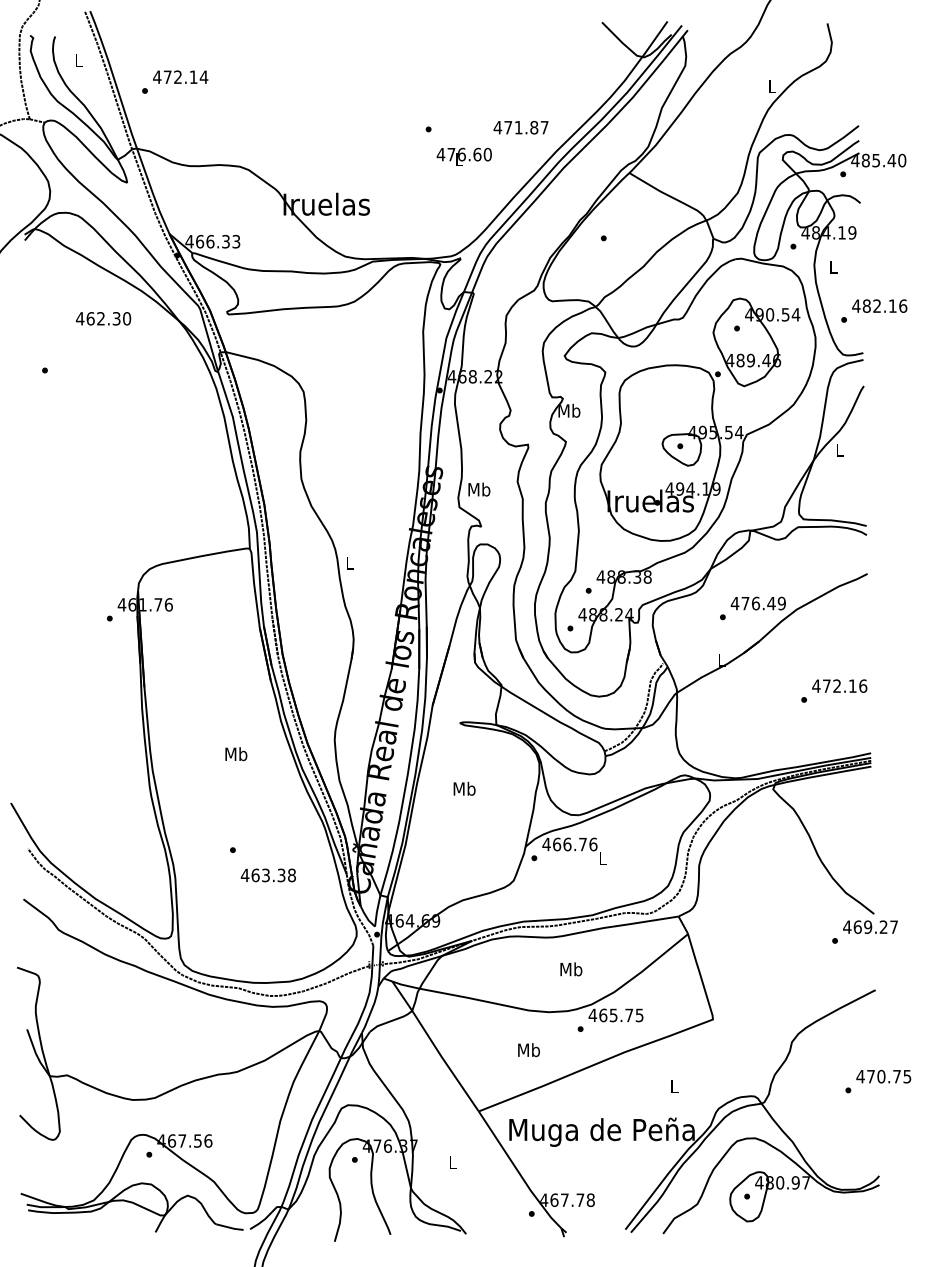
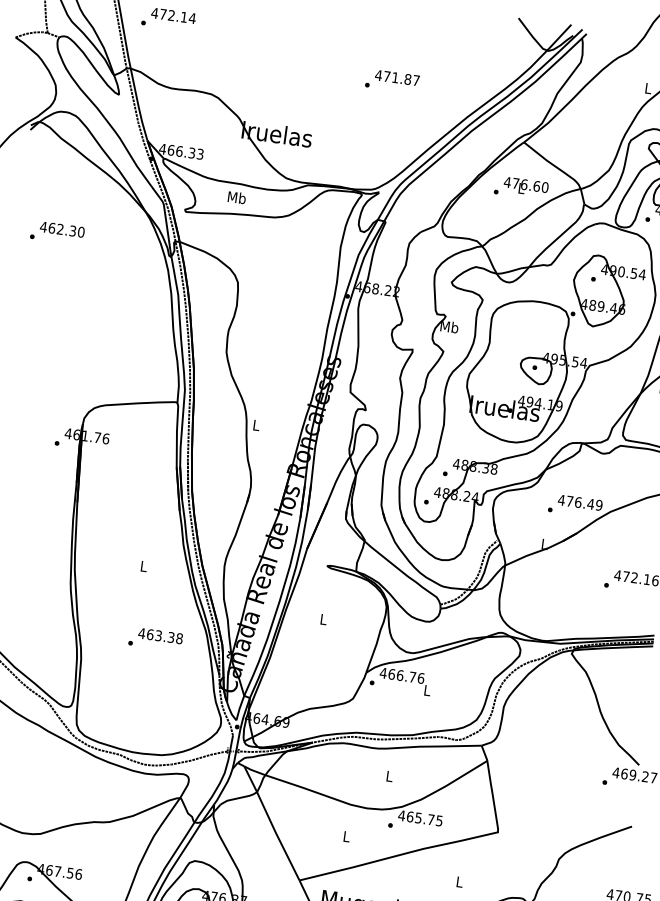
text: (520, 127) -> (396, 77), moved
text: (463, 156) -> (525, 186), moved
text: (103, 318) -> (62, 229), moved
text: (479, 489) -> (237, 197), moved
text: (236, 754) -> (143, 566), Mb -> L
text: (464, 788) -> (323, 619), Mb -> L
text: (267, 875) -> (159, 636), moved
text: (571, 969) -> (389, 776), Mb -> L
text: (528, 1050) -> (346, 836), Mb -> L

